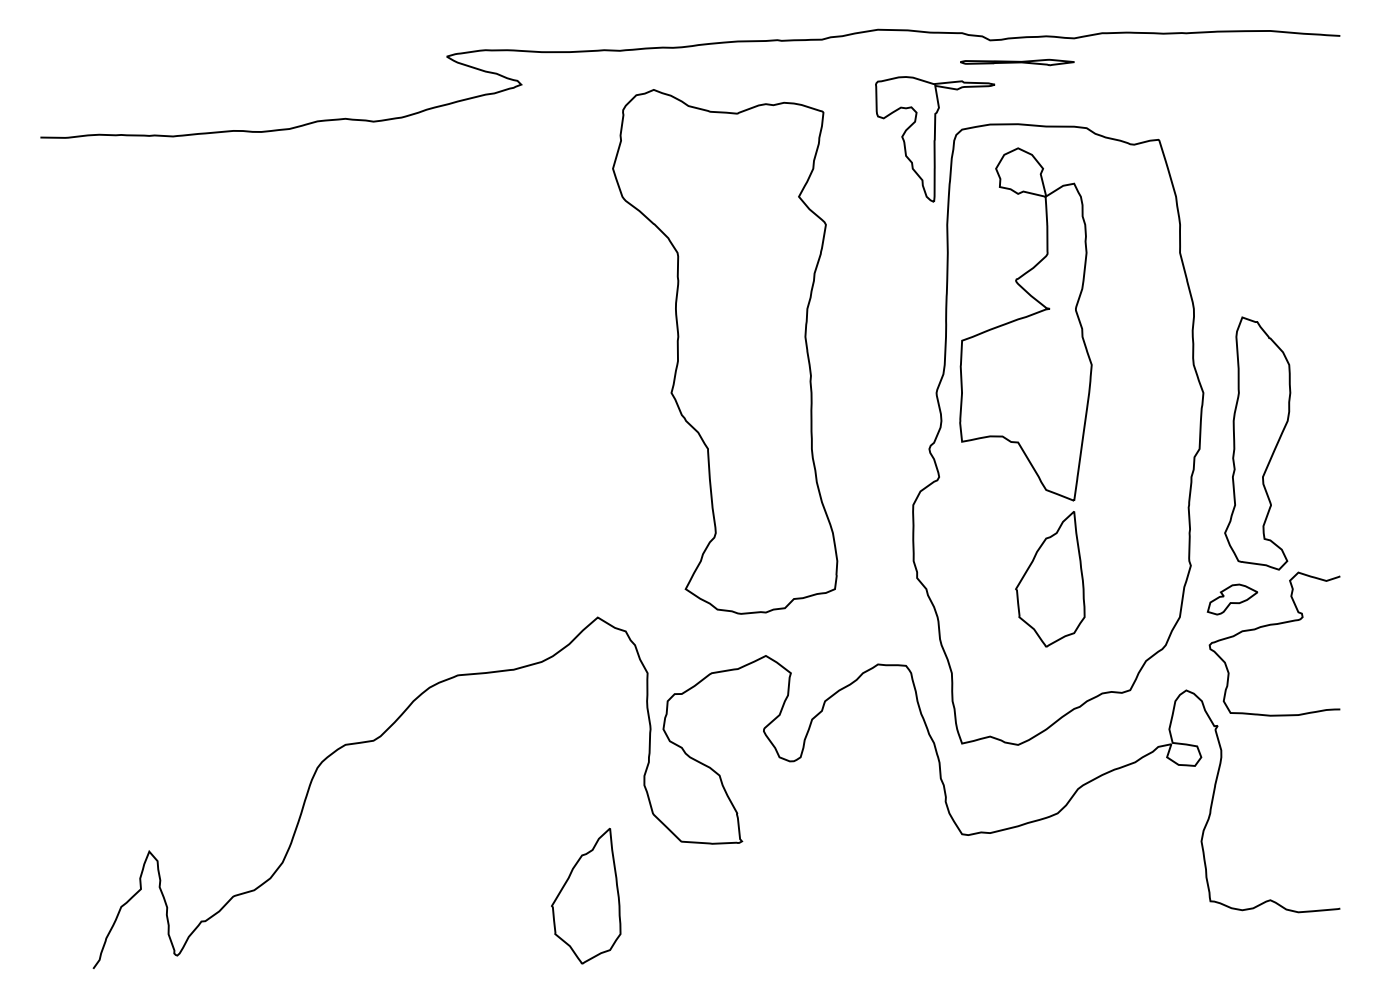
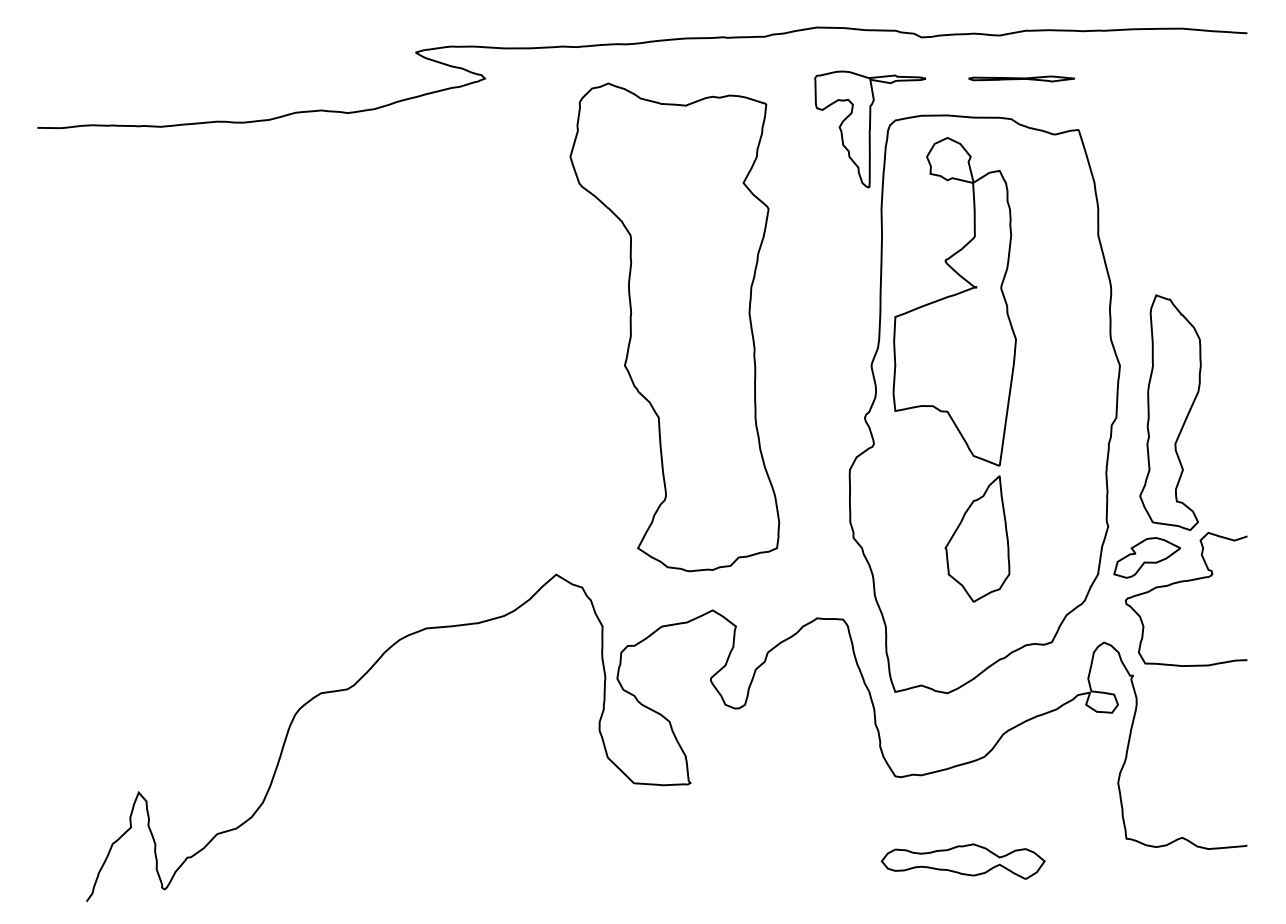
part: (1017, 61) -> (1021, 78), moved
part: (1231, 599) -> (1146, 557), size x1.43
part: (586, 895) -> (545, 833), removed
part: (1034, 925) -> (962, 861), added

